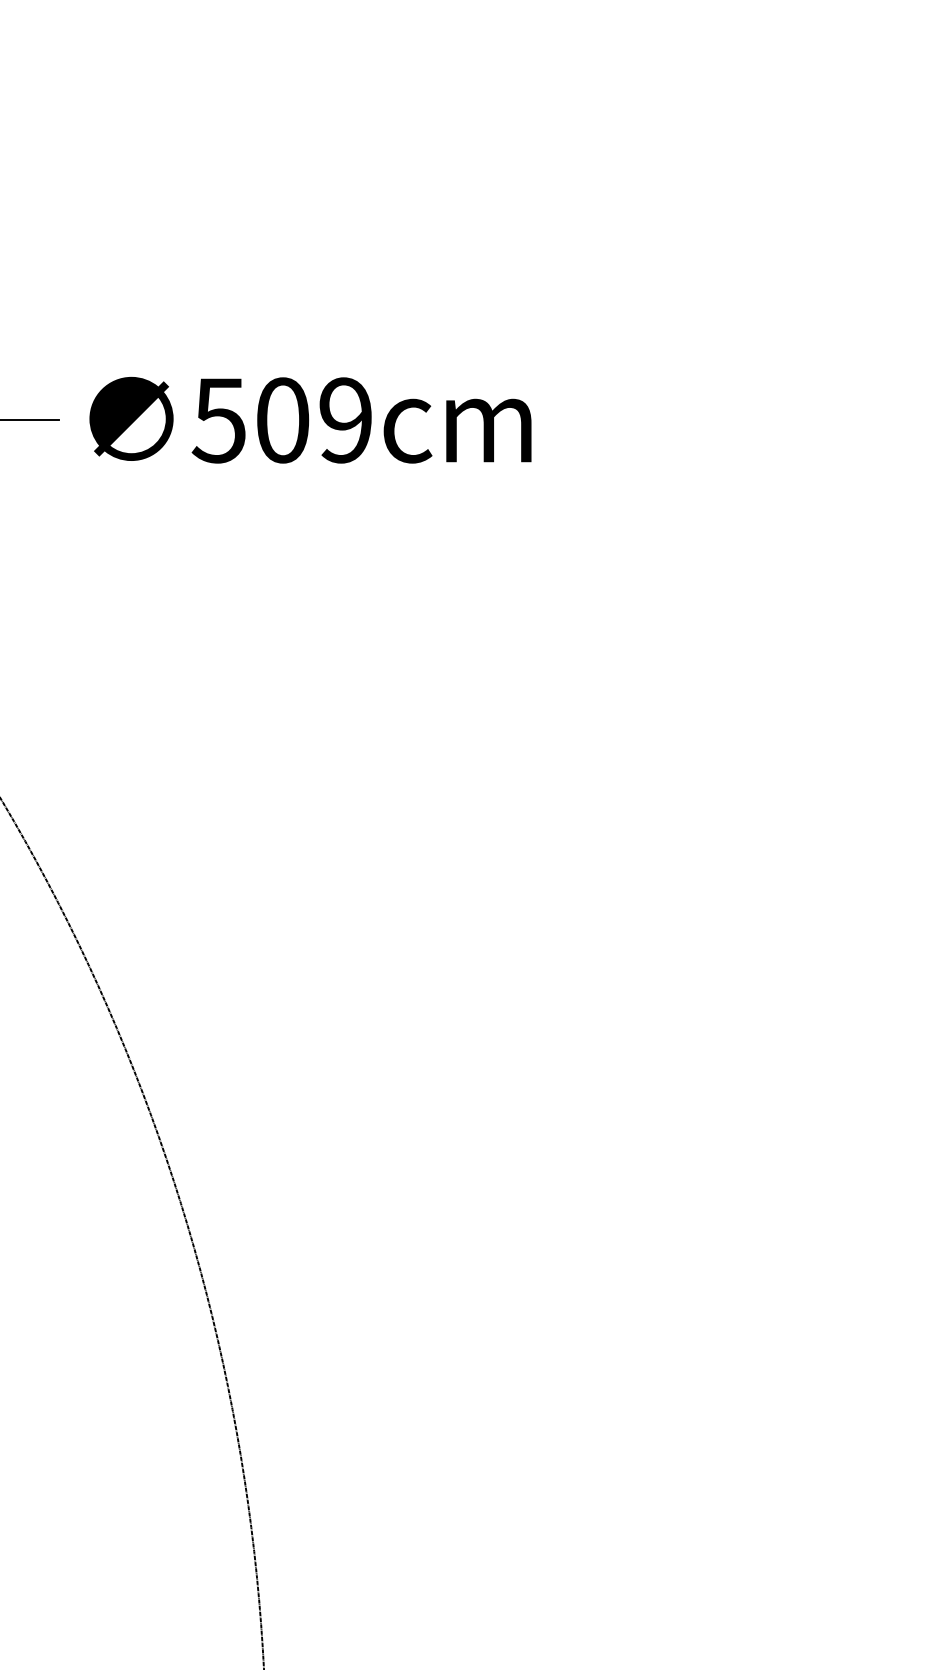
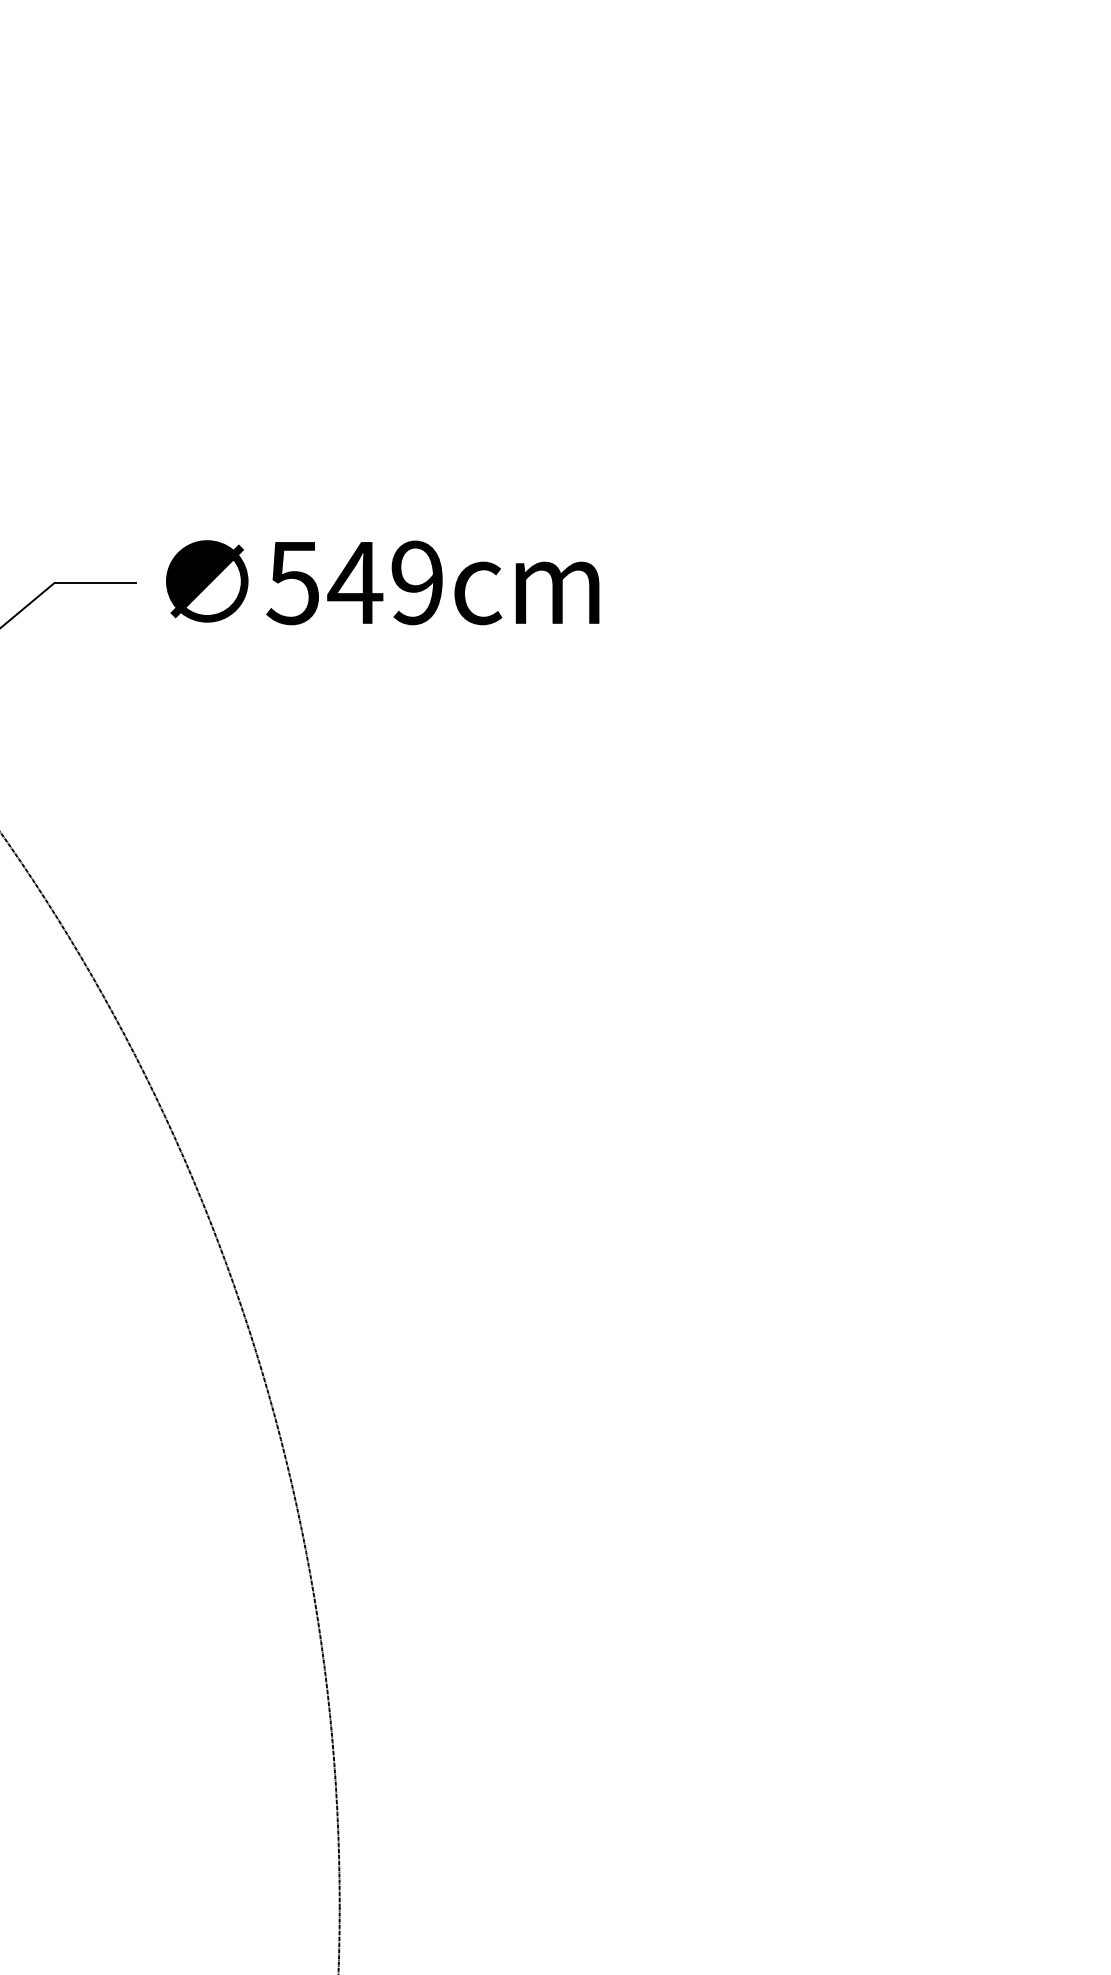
text: (282, 420) -> (355, 582), 509cm -> 549cm

